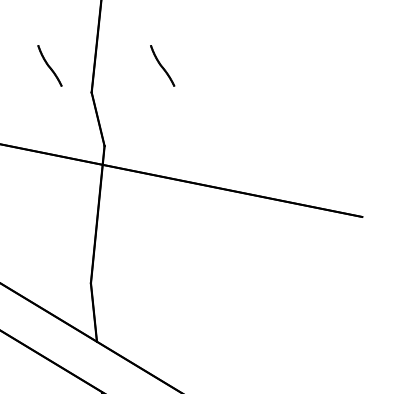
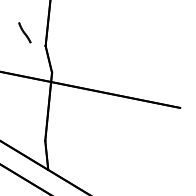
line: (161, 65) -> (80, 32), removed

